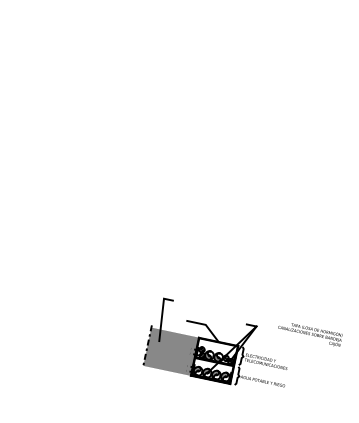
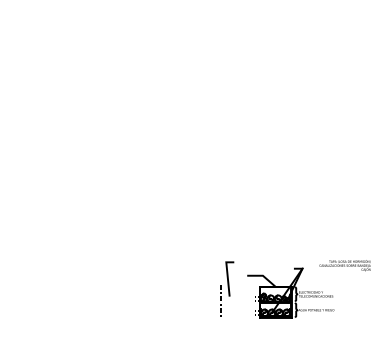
fill: (171, 350) -> (240, 301), removed

